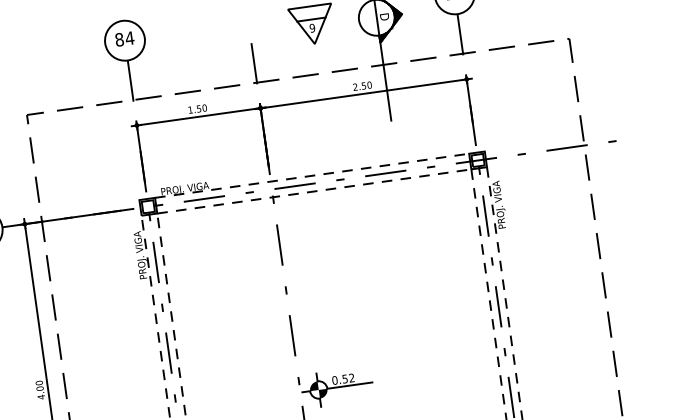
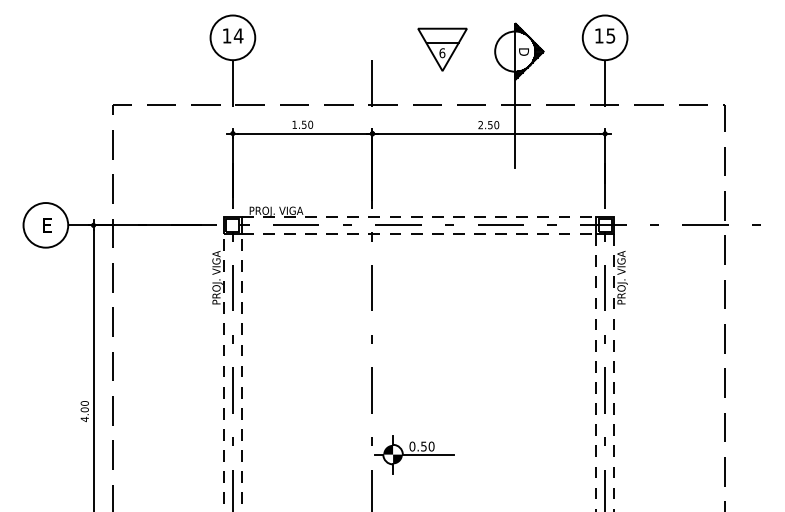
text: (312, 28) -> (442, 53), 9 -> 6
text: (119, 39) -> (226, 35), 84 -> 14
text: (351, 378) -> (431, 446), 0.52 -> 0.50

